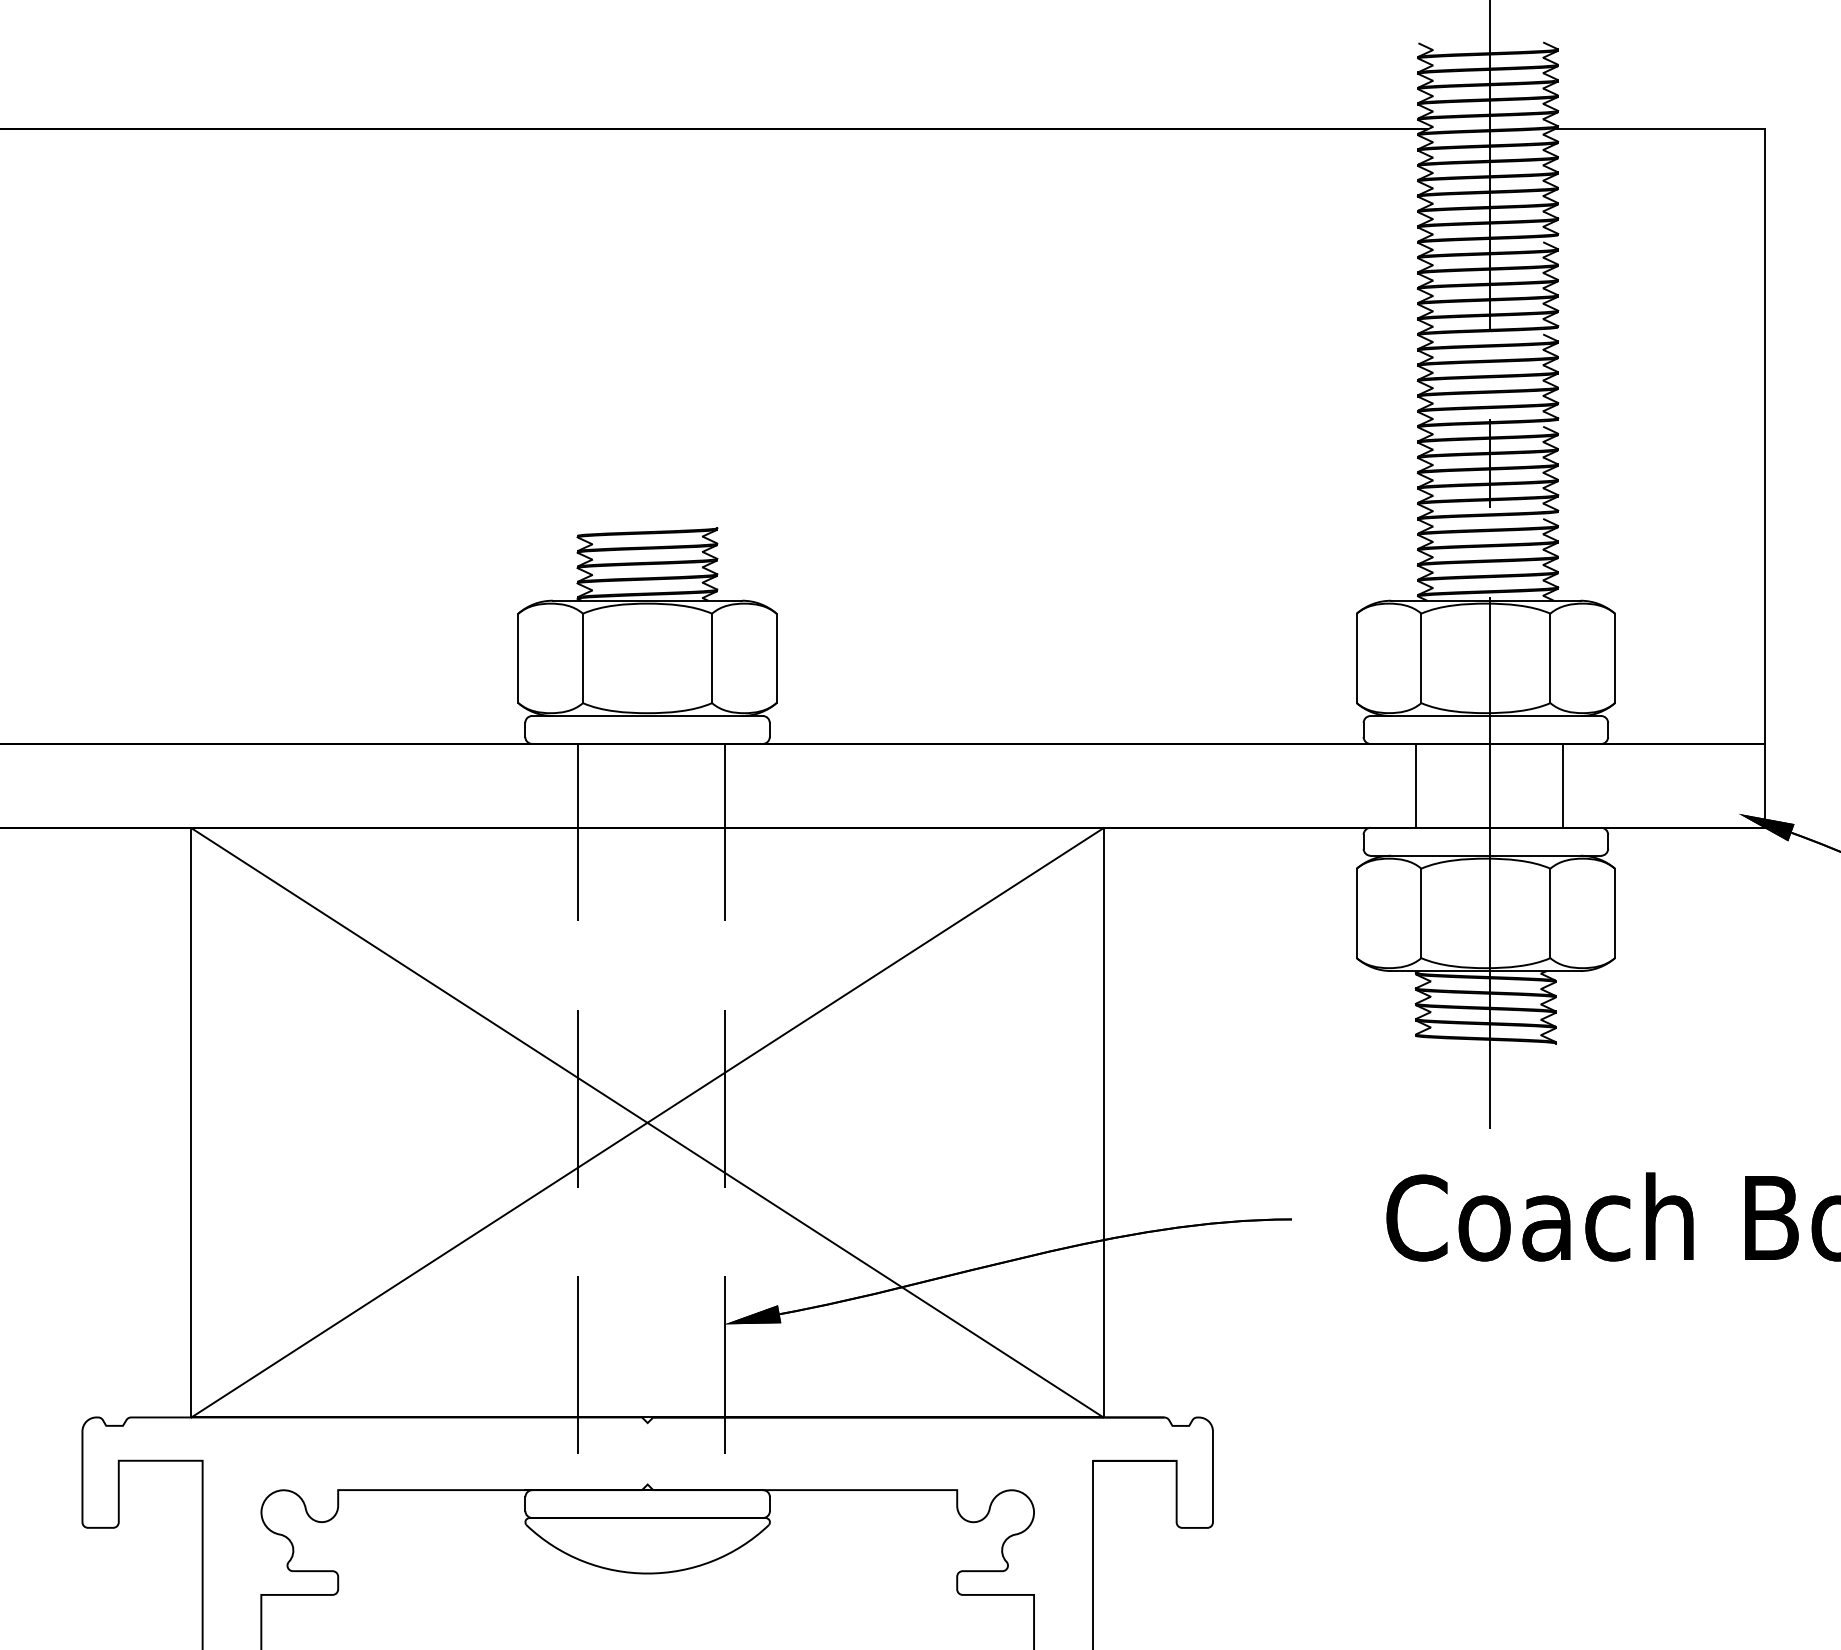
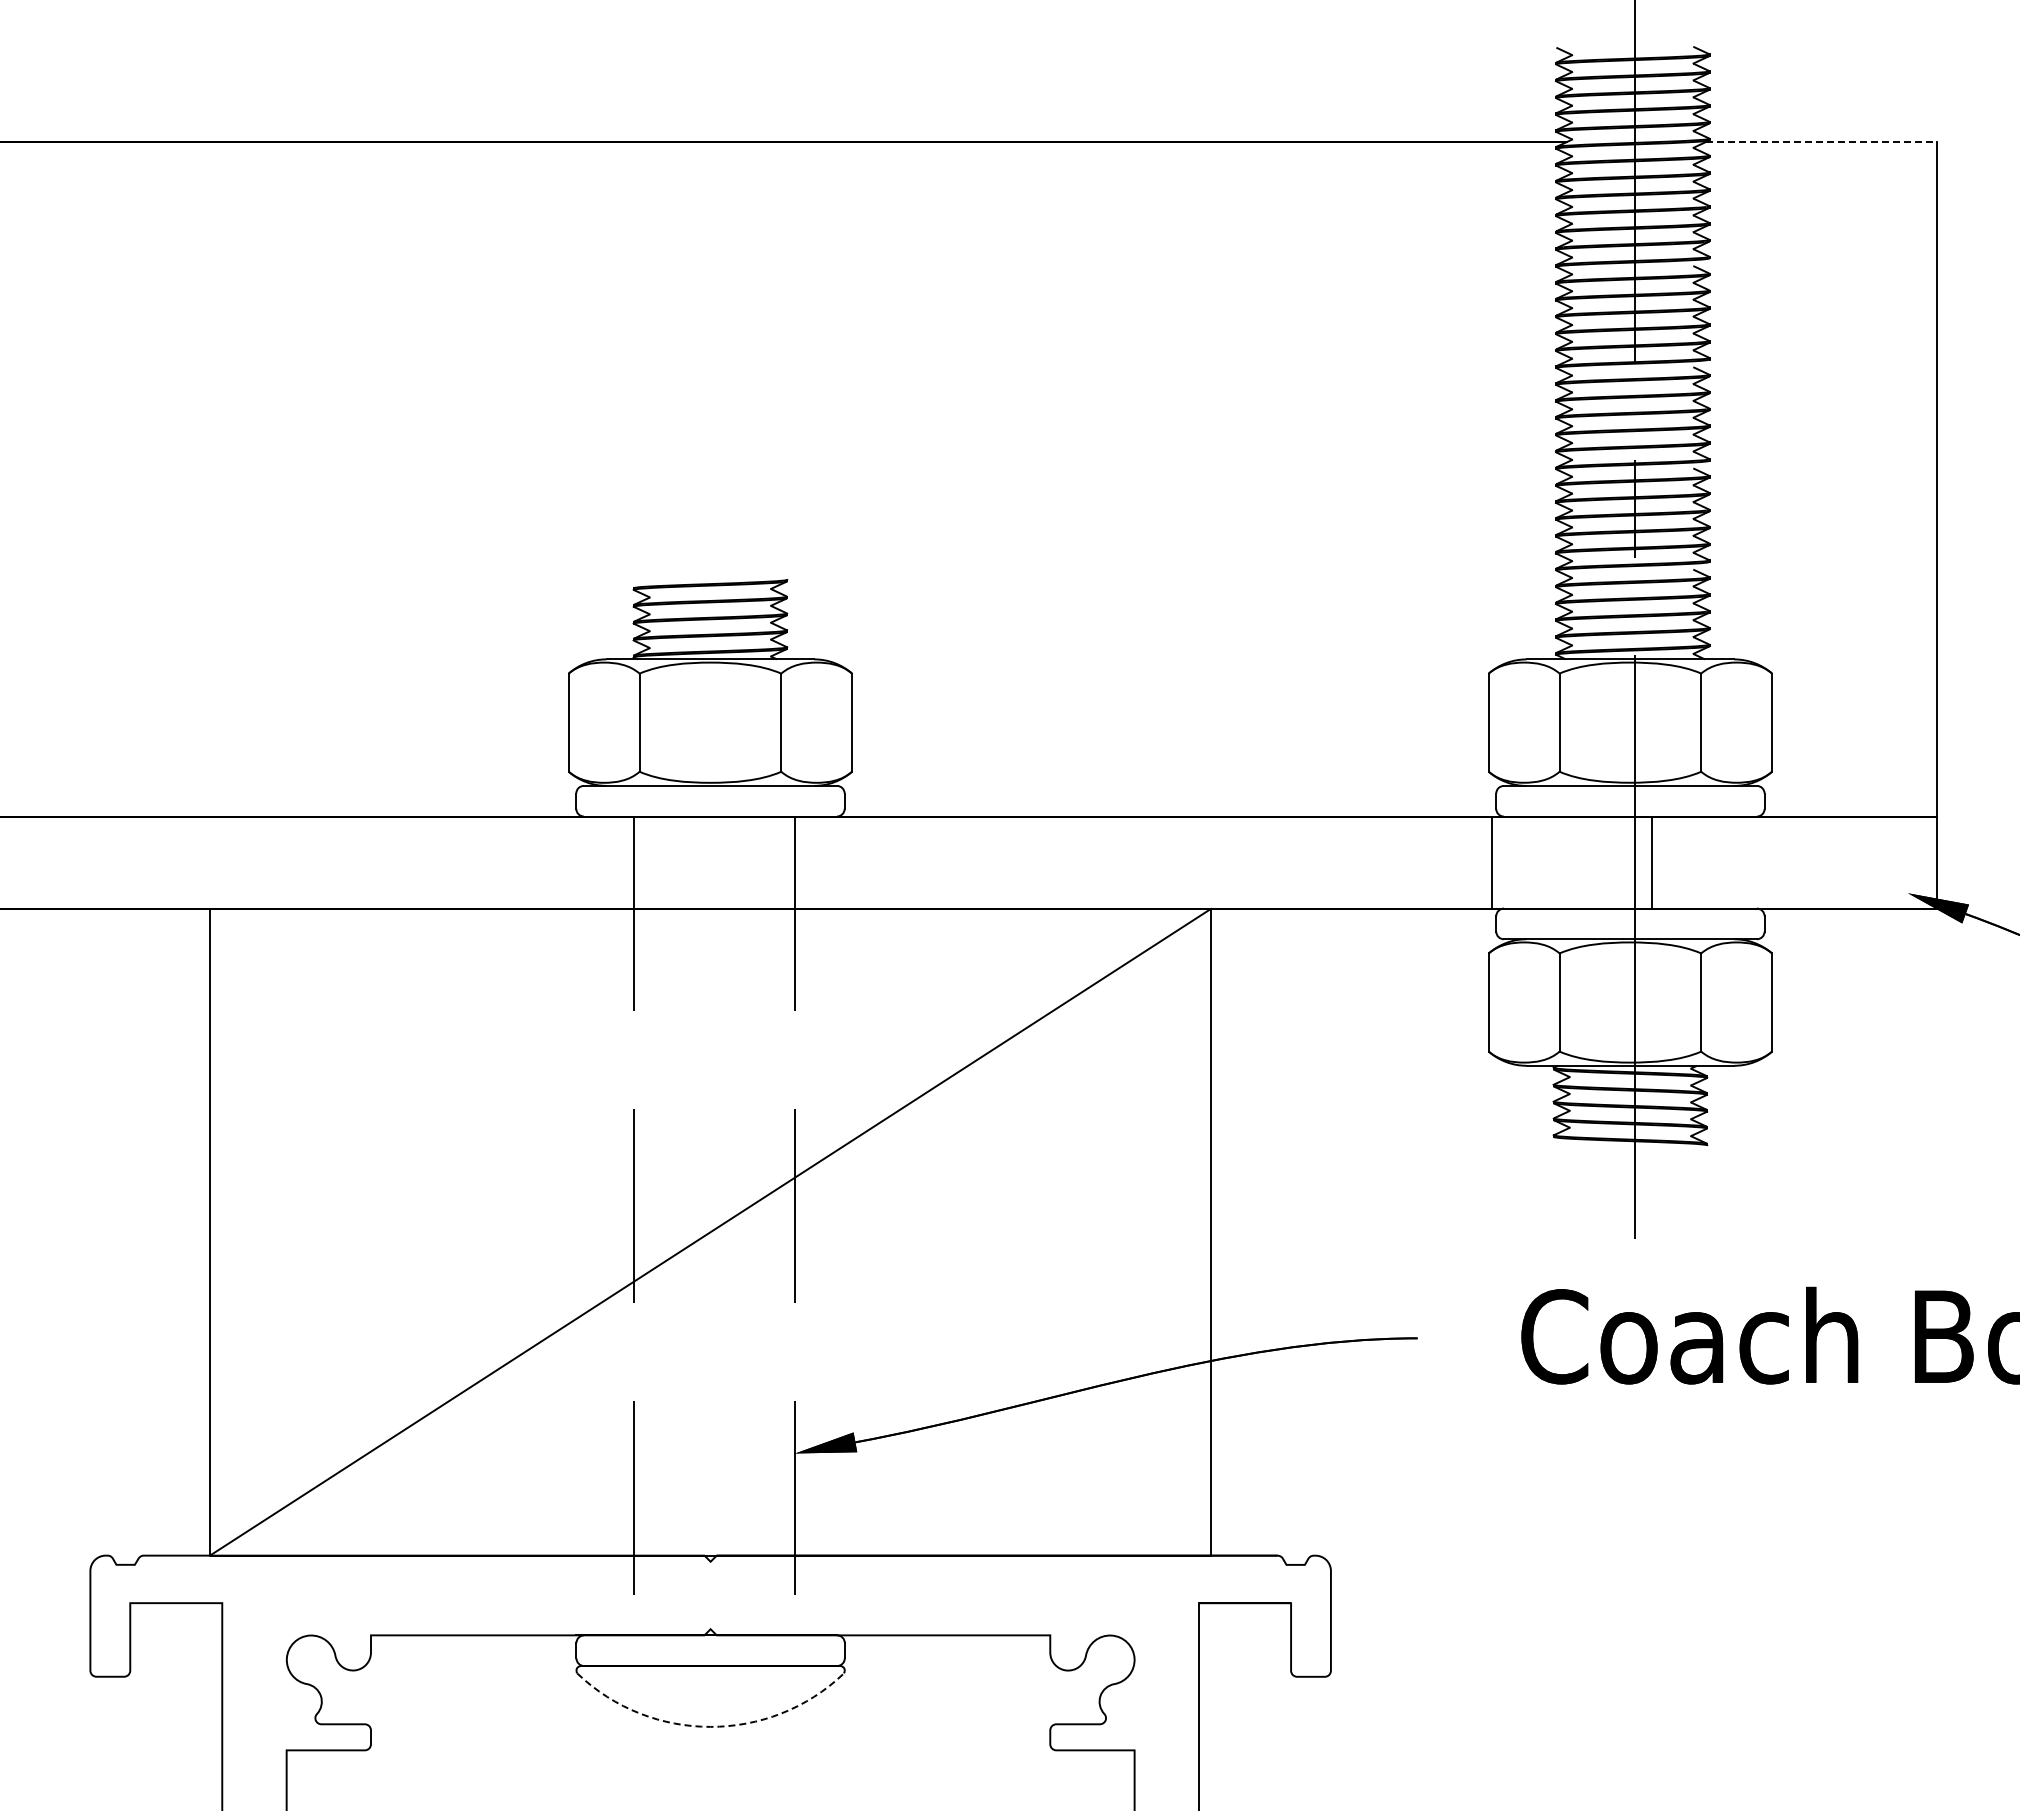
line: (1660, 128) -> (1822, 141), solid -> dashed
line: (1415, 785) -> (1491, 862), moved
line: (1563, 785) -> (1652, 862), moved
line: (647, 1122) -> (710, 1232), removed
arc: (647, 1573) -> (710, 1726), solid -> dashed

